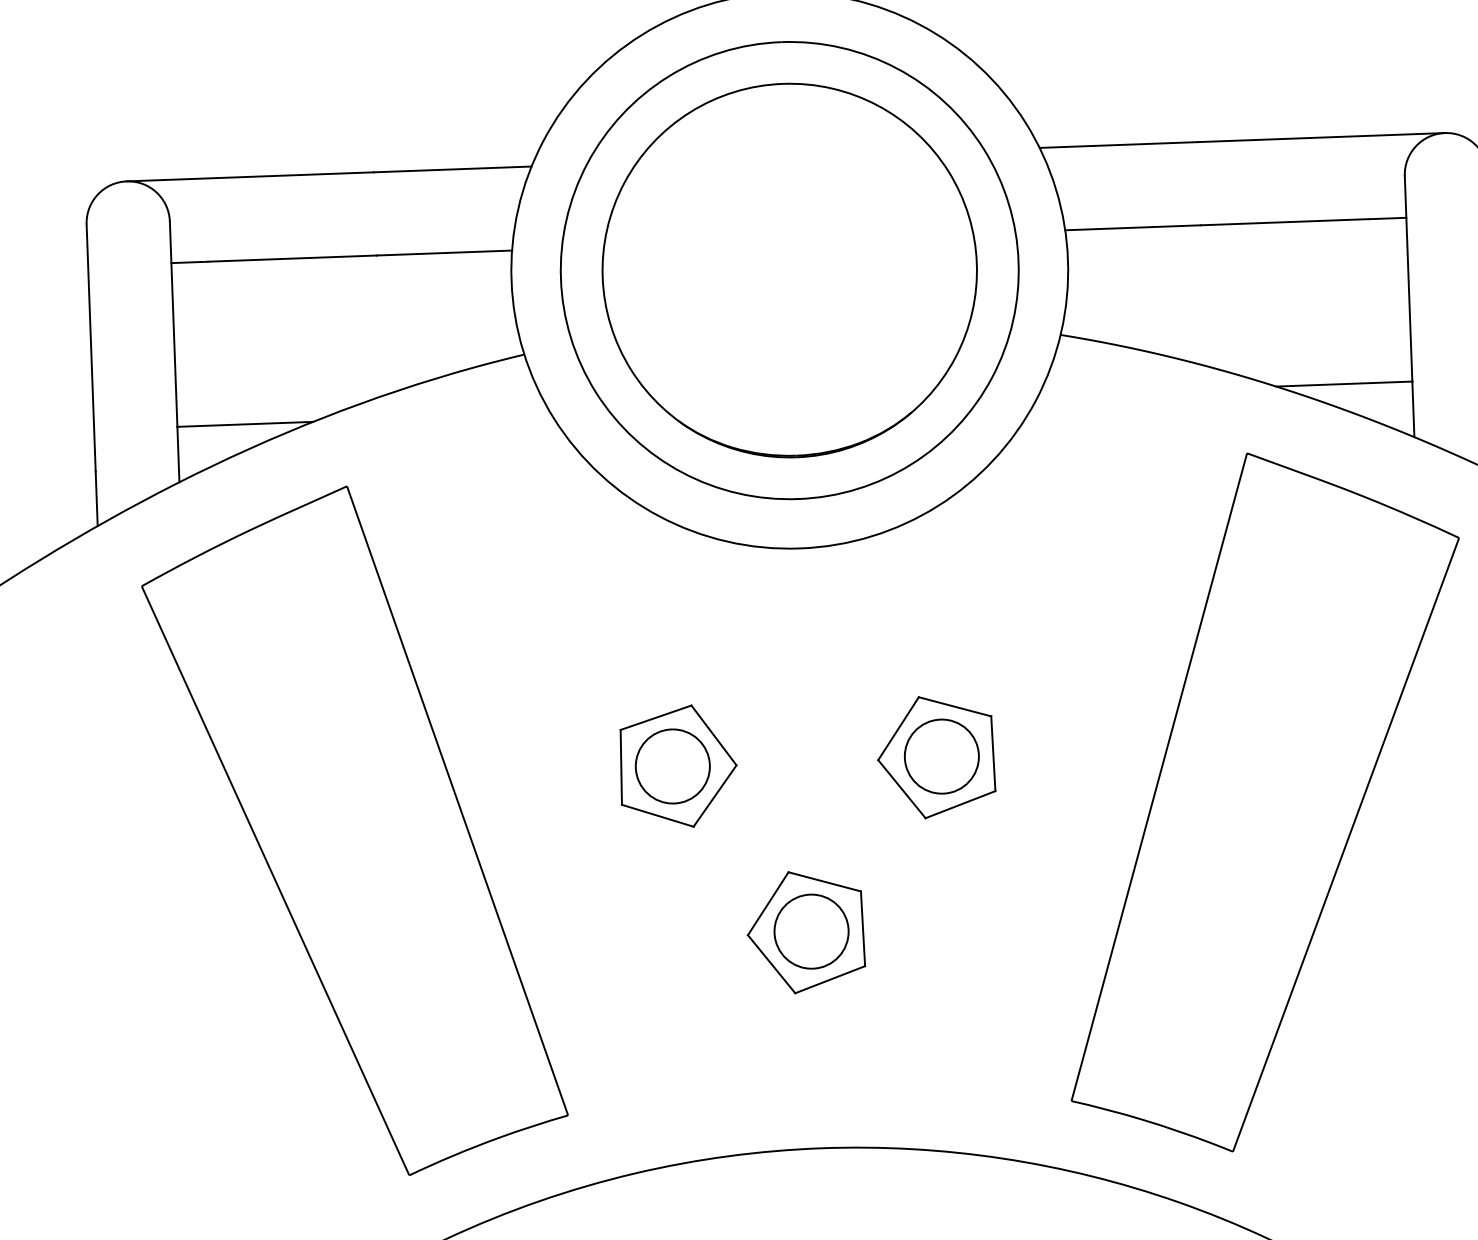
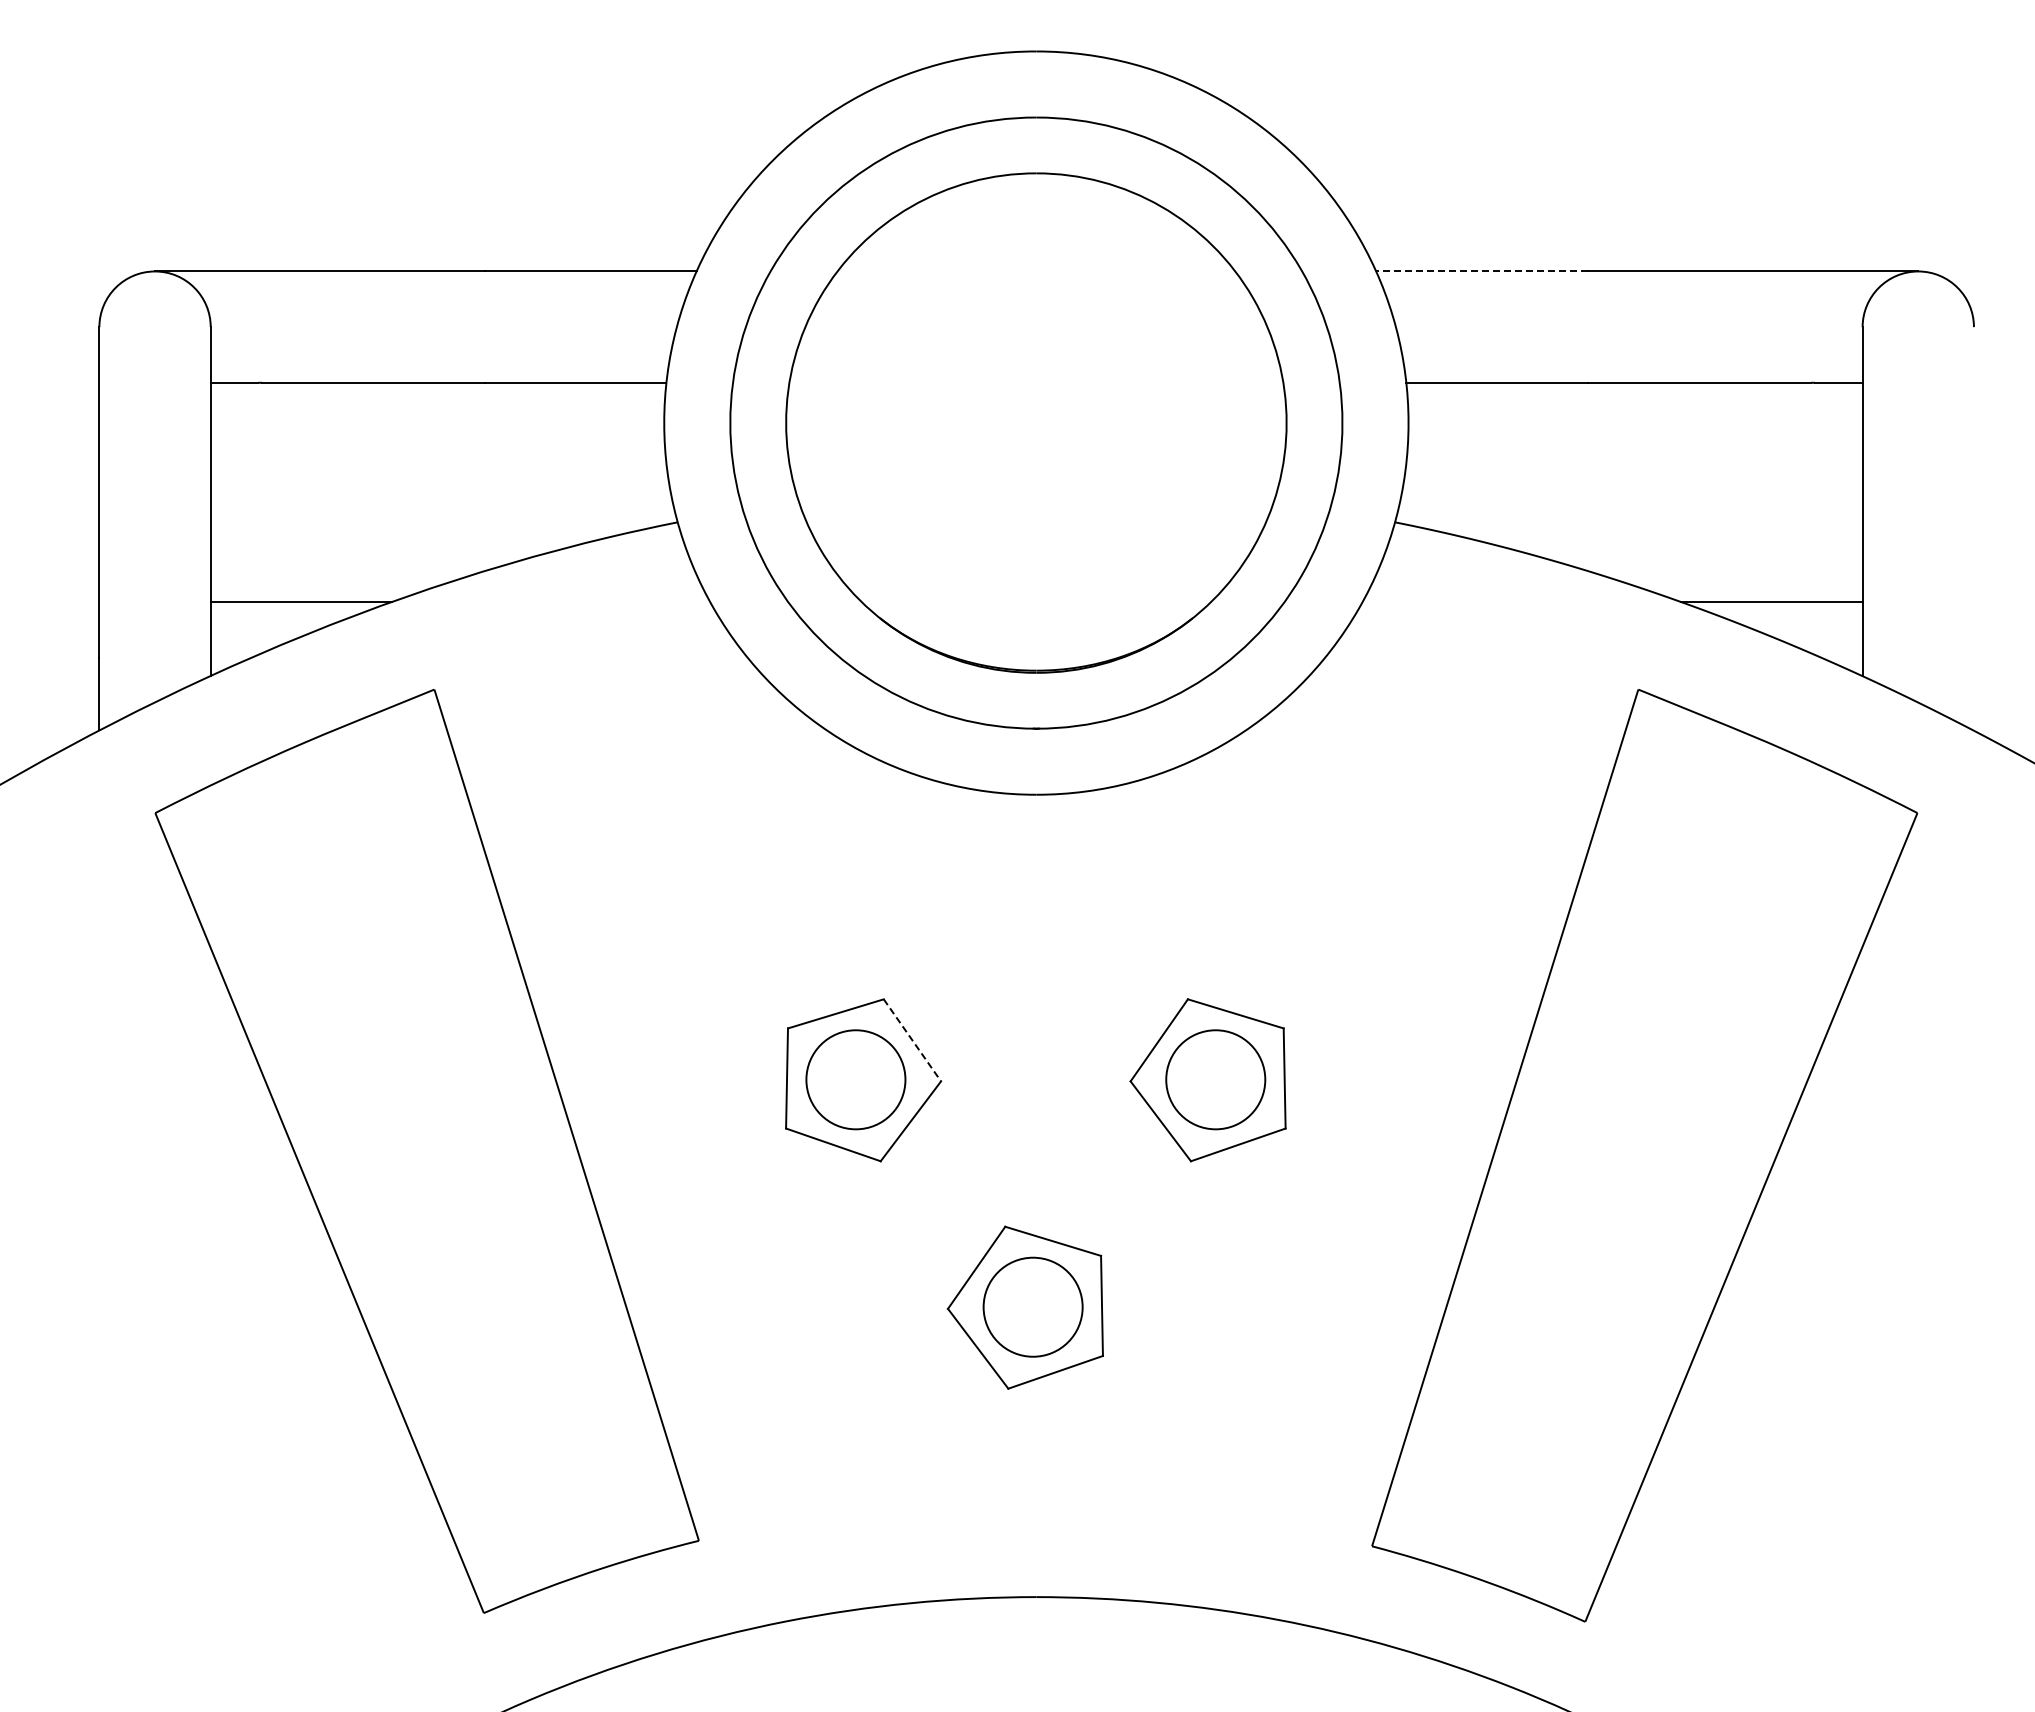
line: (1119, 145) -> (1482, 271), solid -> dashed
line: (714, 735) -> (912, 1040), solid -> dashed

